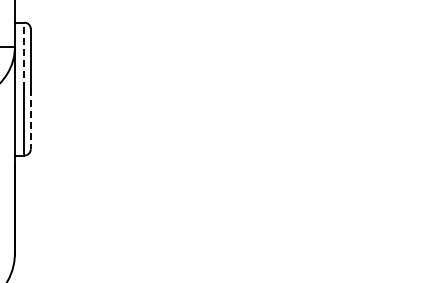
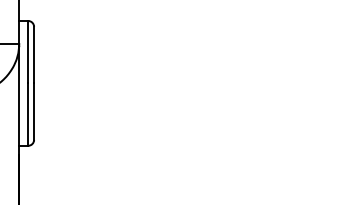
line: (24, 55) -> (28, 51), dashed -> solid
line: (30, 119) -> (33, 111), dashed -> solid

